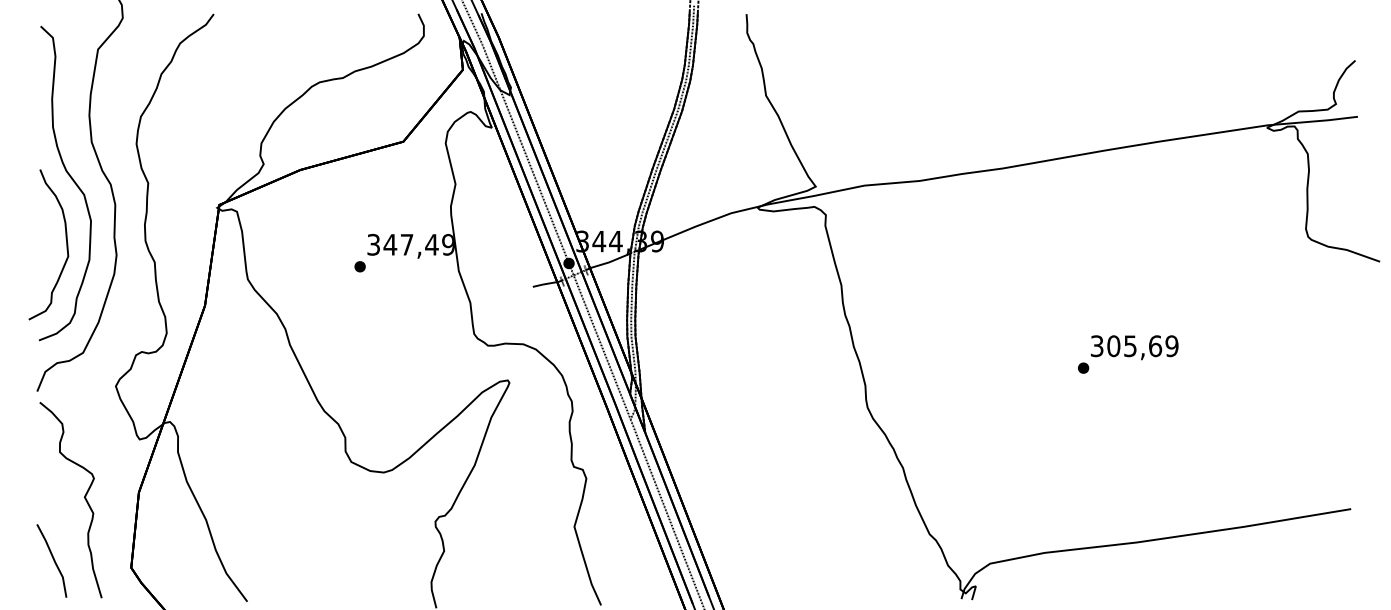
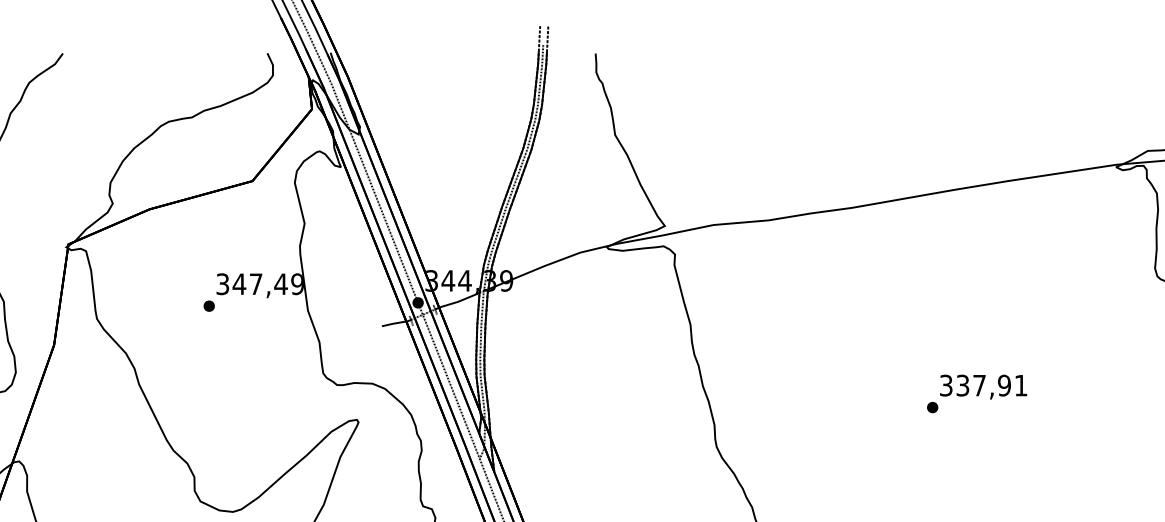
text: (1142, 346) -> (991, 385), 305,69 -> 337,91

